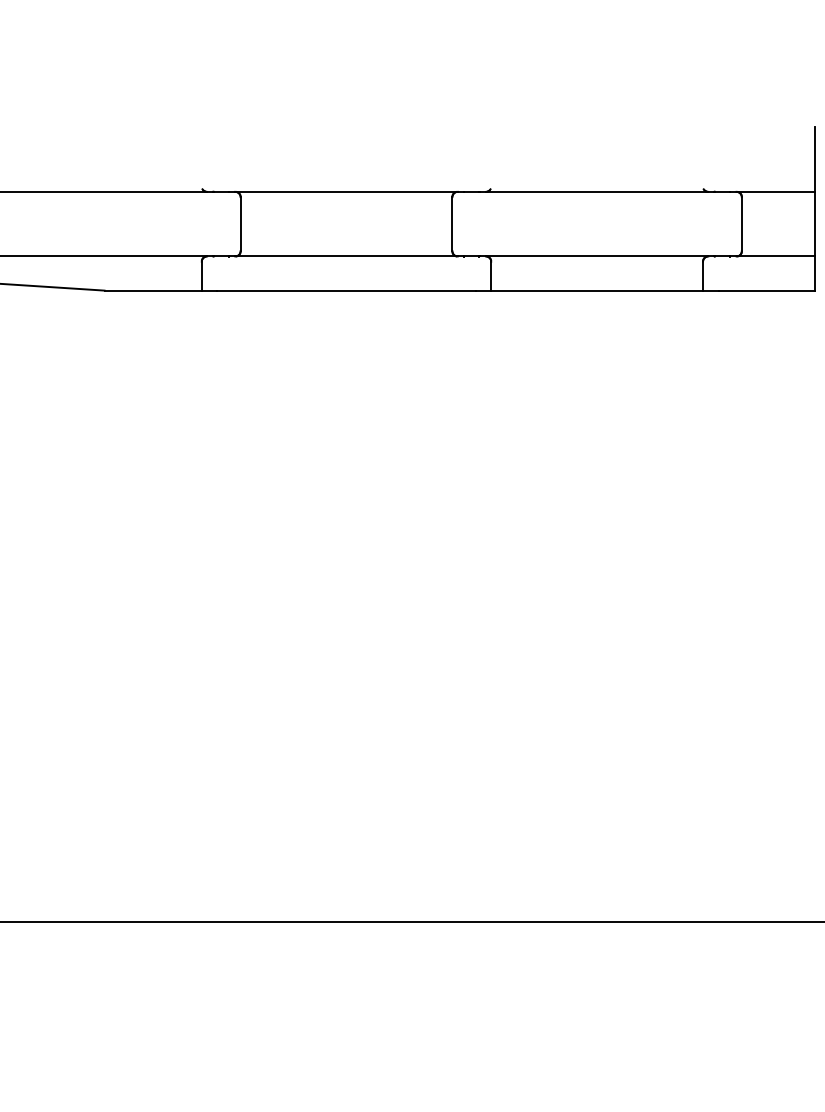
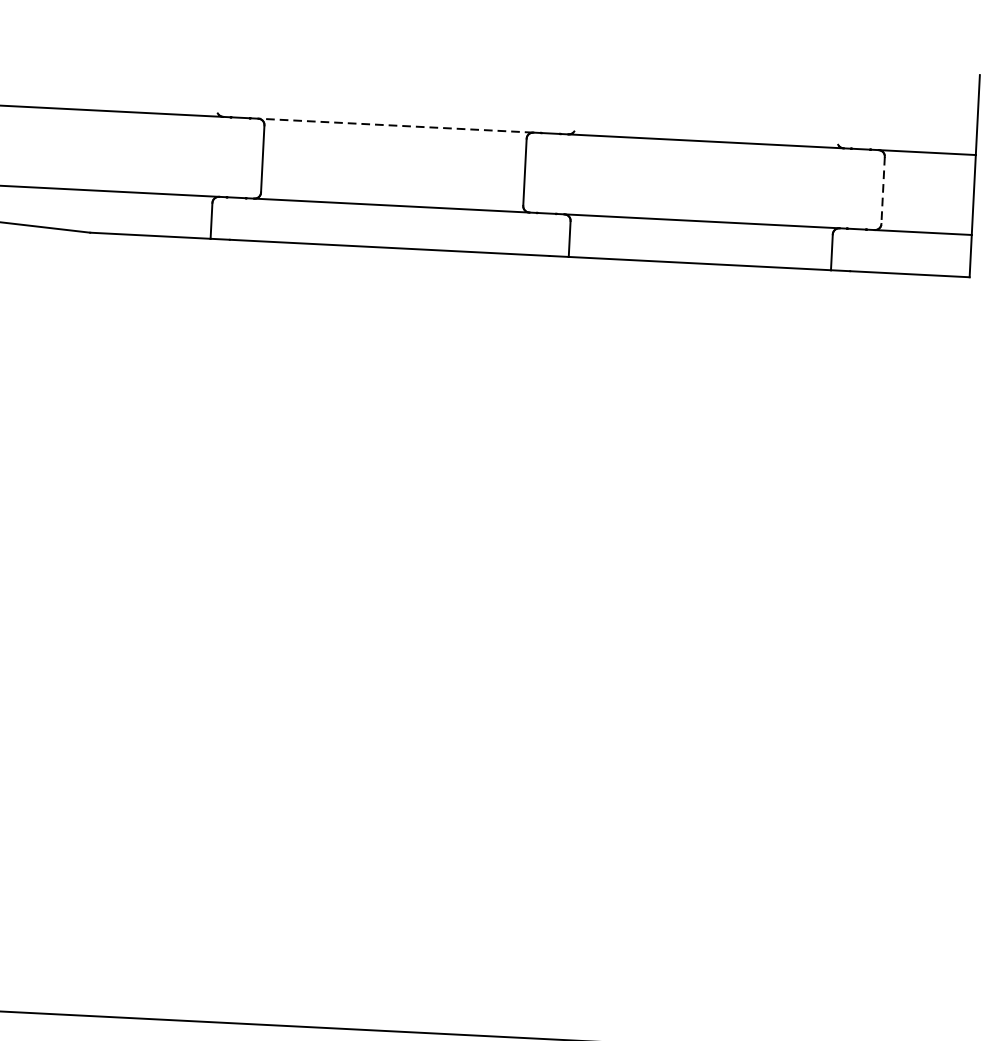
line: (346, 191) -> (395, 125), solid -> dashed
line: (741, 224) -> (882, 190), solid -> dashed

